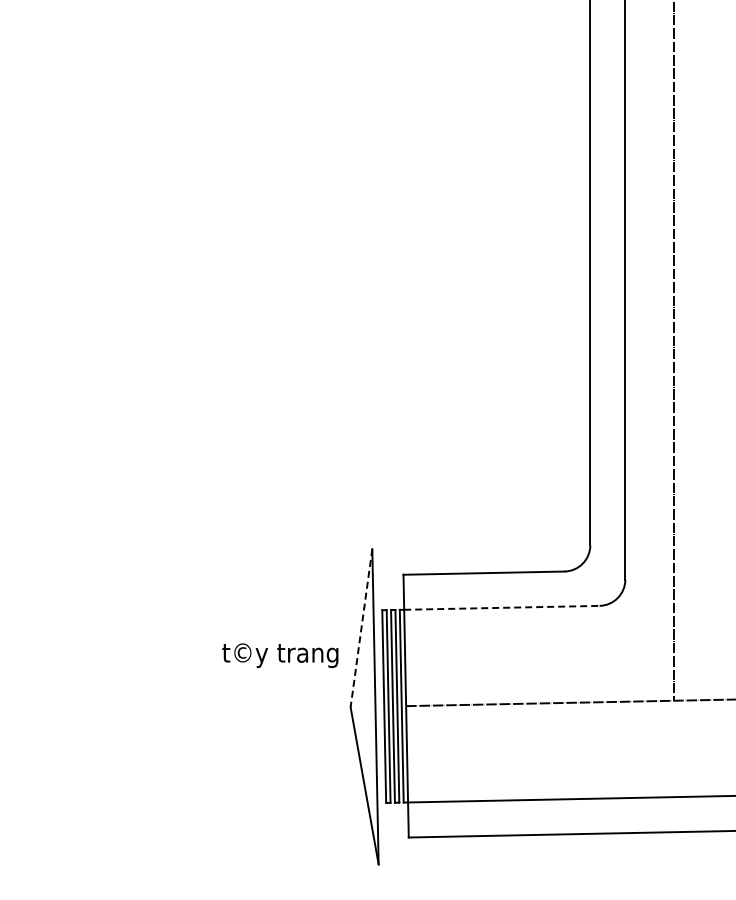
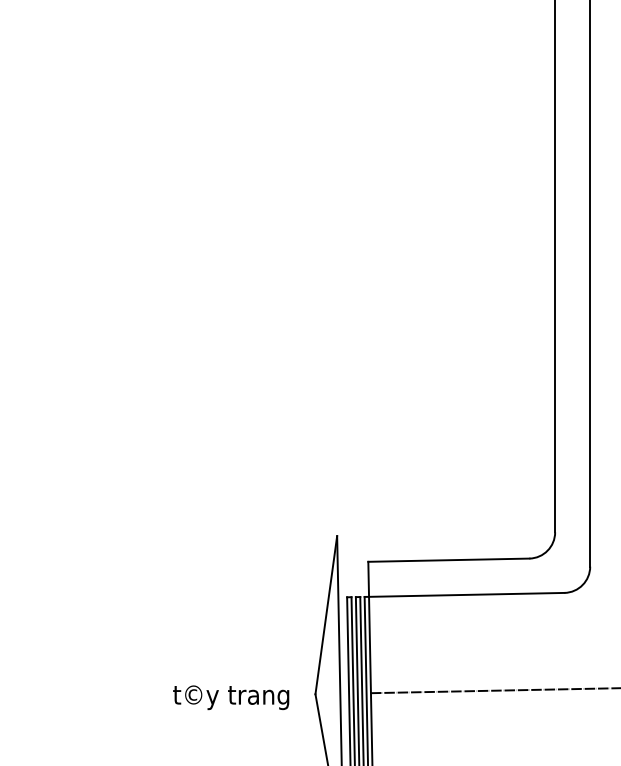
line: (501, 607) -> (466, 594), dashed -> solid
line: (361, 628) -> (326, 615), dashed -> solid
text: (280, 655) -> (231, 697), moved

